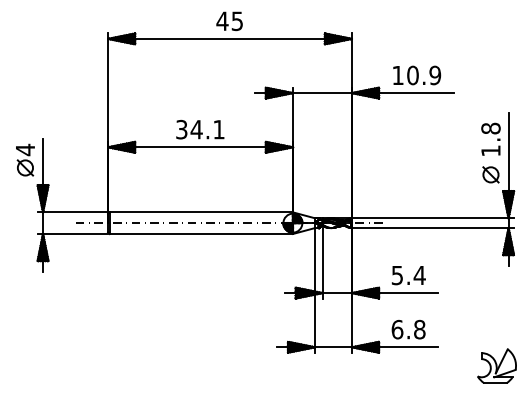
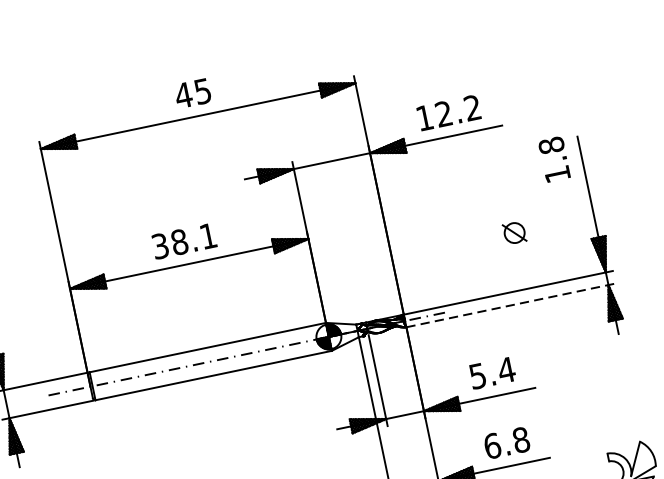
text: (424, 75) -> (458, 110), 10.9 -> 12.2
text: (196, 129) -> (179, 242), 34.1 -> 38.1
text: (490, 138) -> (553, 158), moved
part: (490, 174) -> (513, 232), moved
line: (433, 228) -> (511, 305), solid -> dashed

